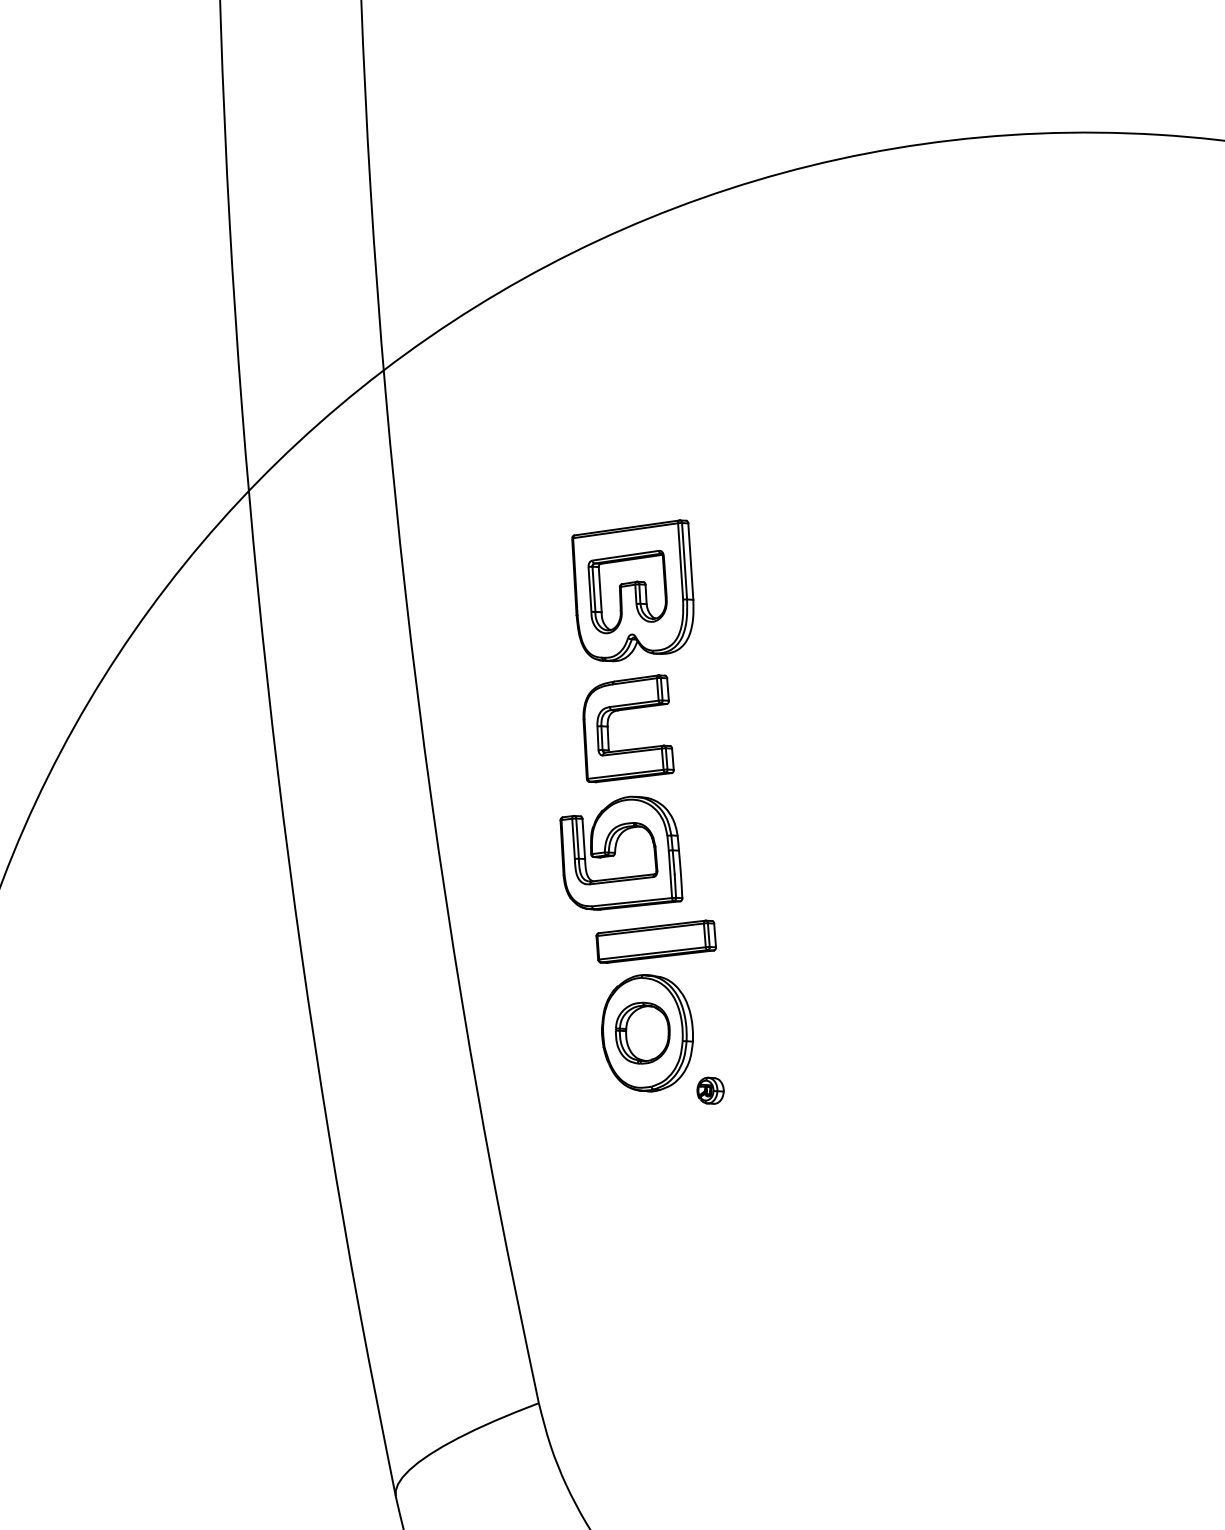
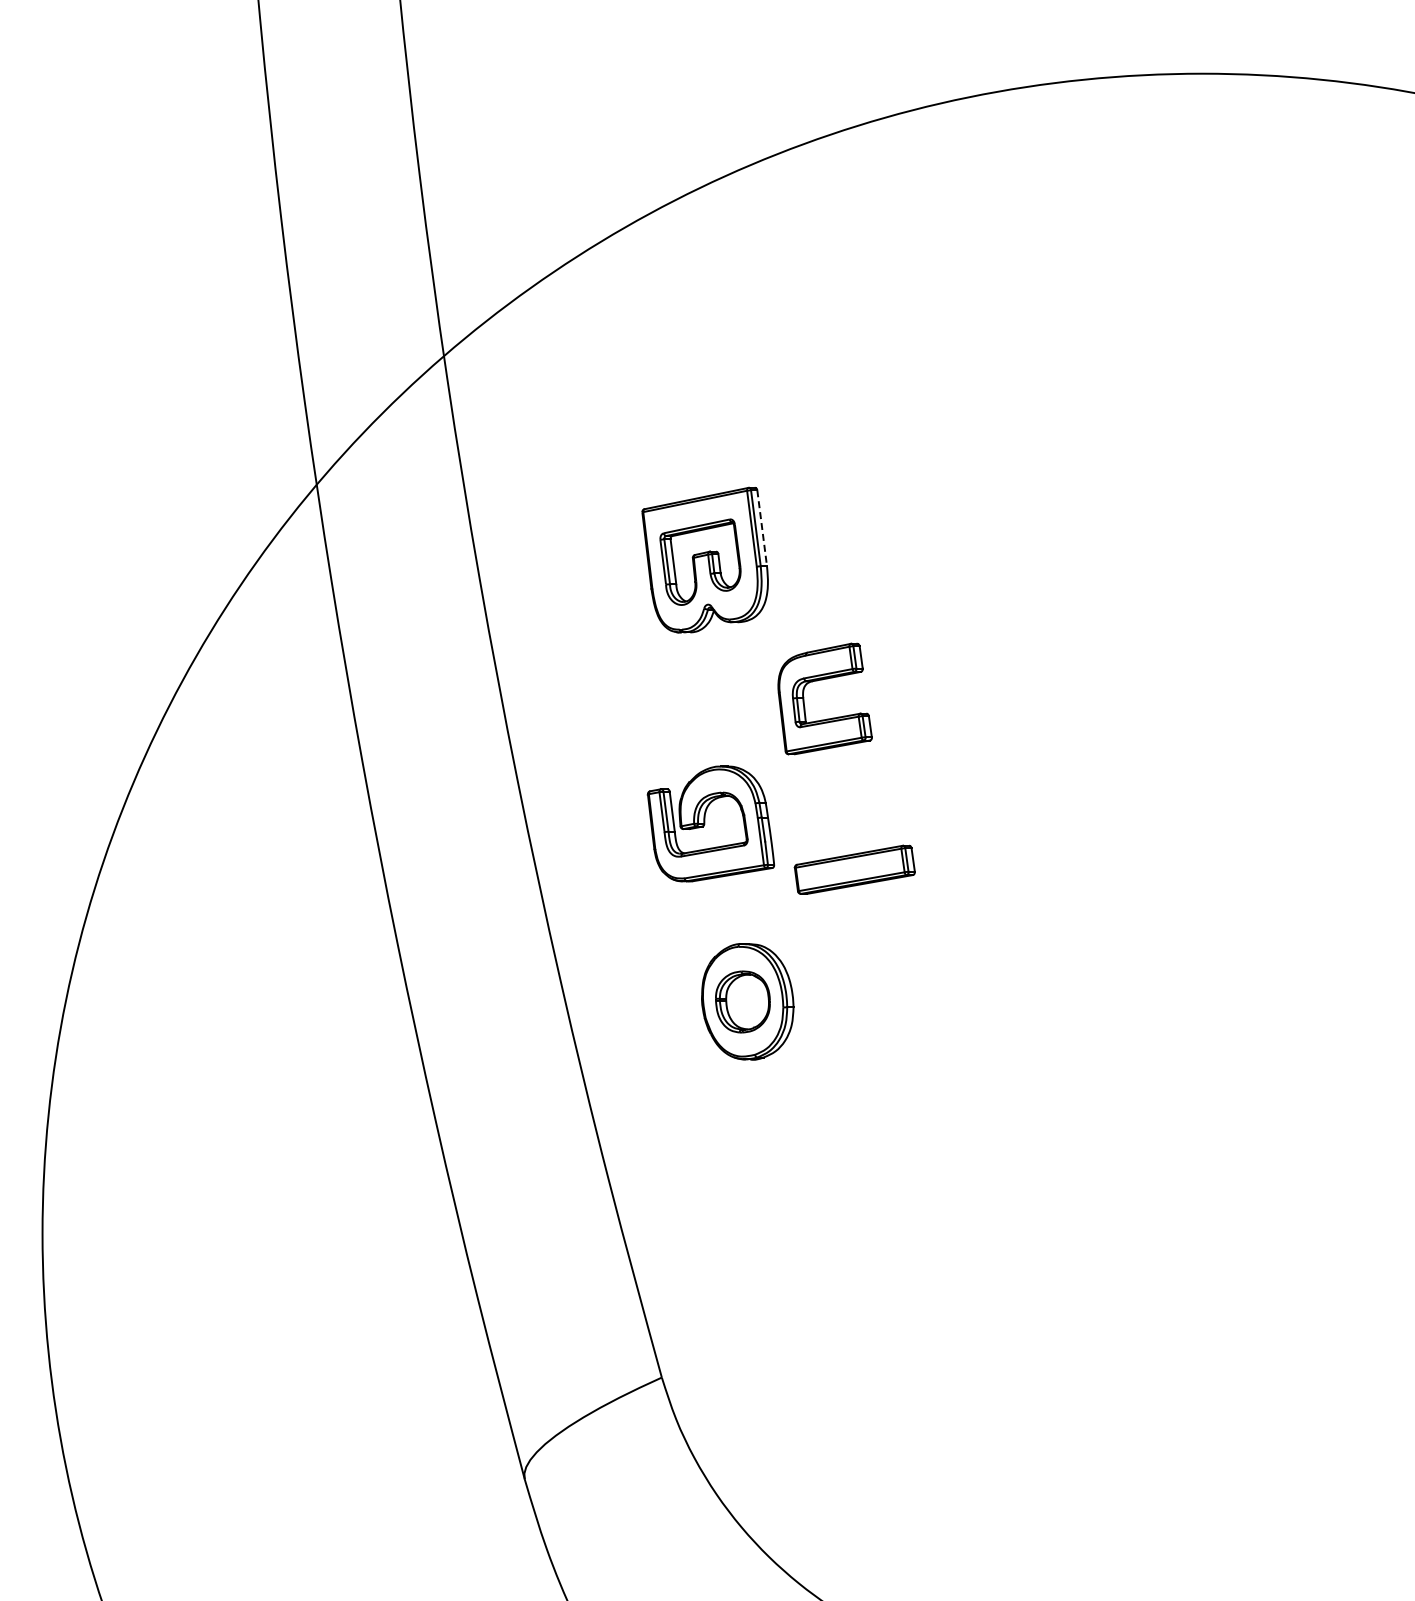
line: (691, 561) -> (762, 528), solid -> dashed
part: (627, 710) -> (822, 680), moved
part: (655, 941) -> (854, 869), moved
part: (710, 1090) -> (814, 1054), removed

